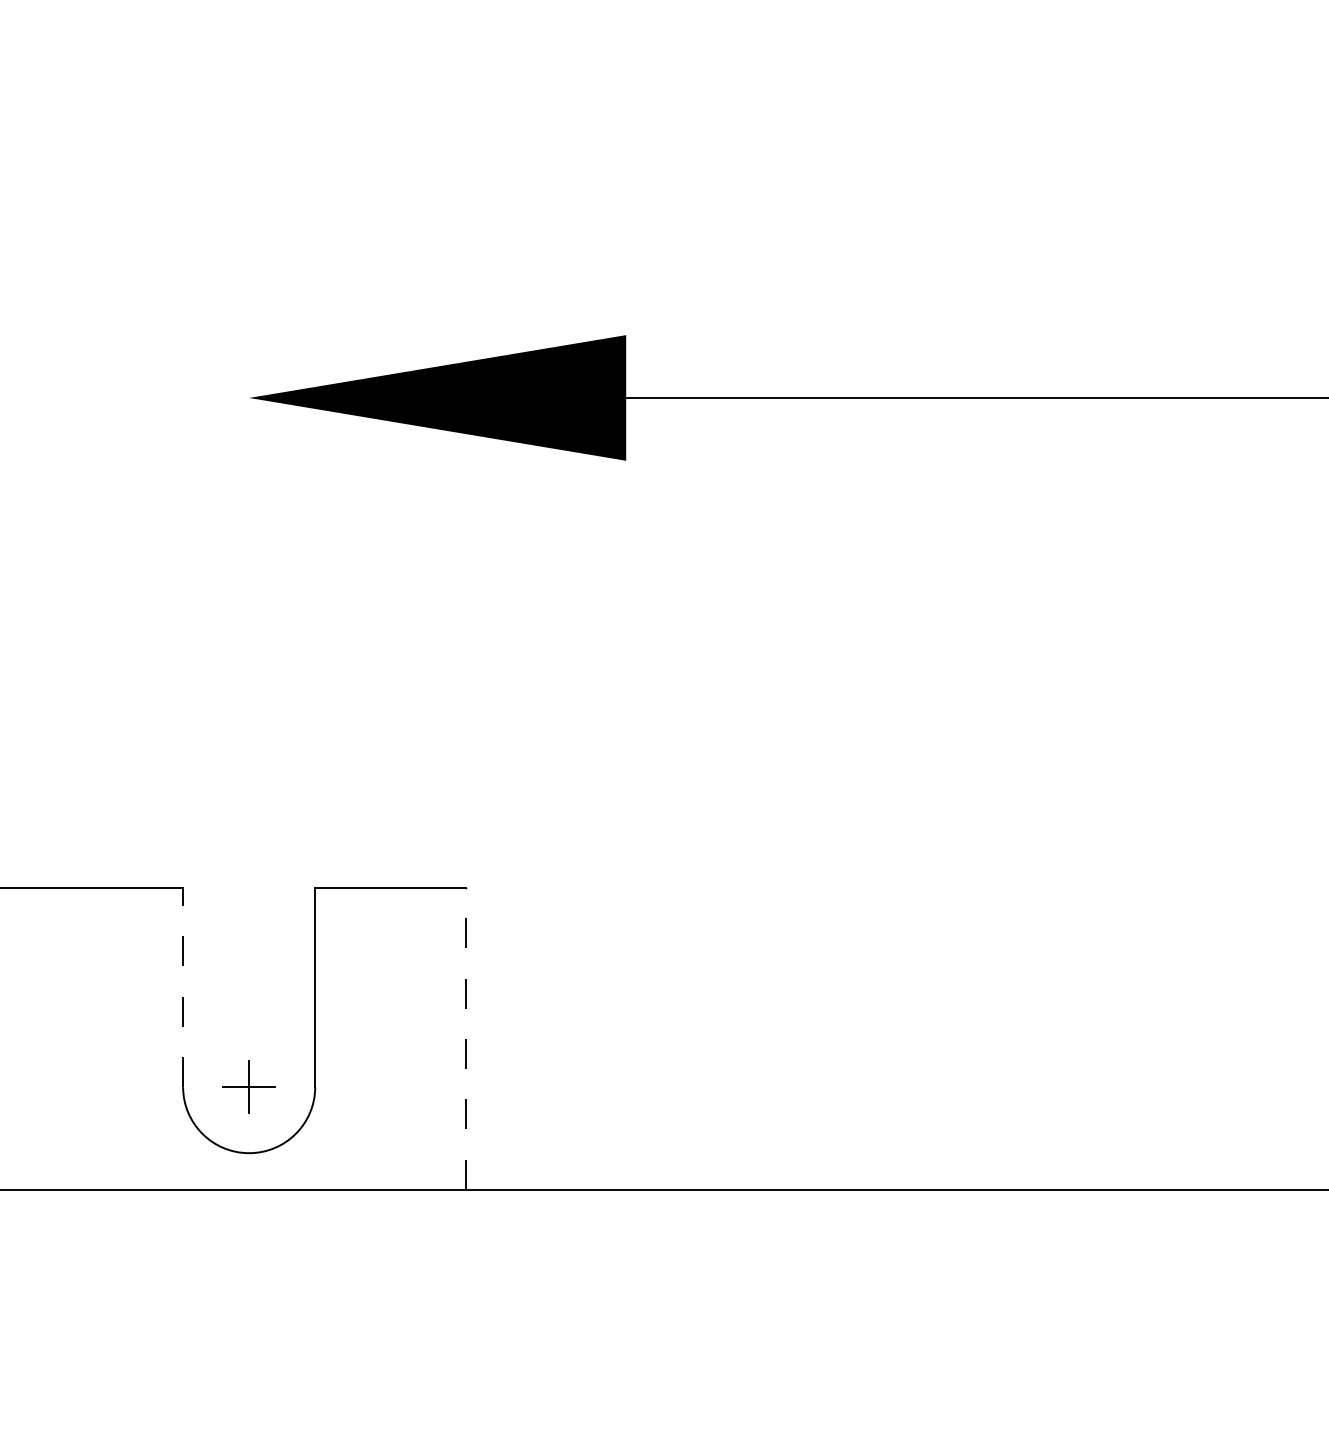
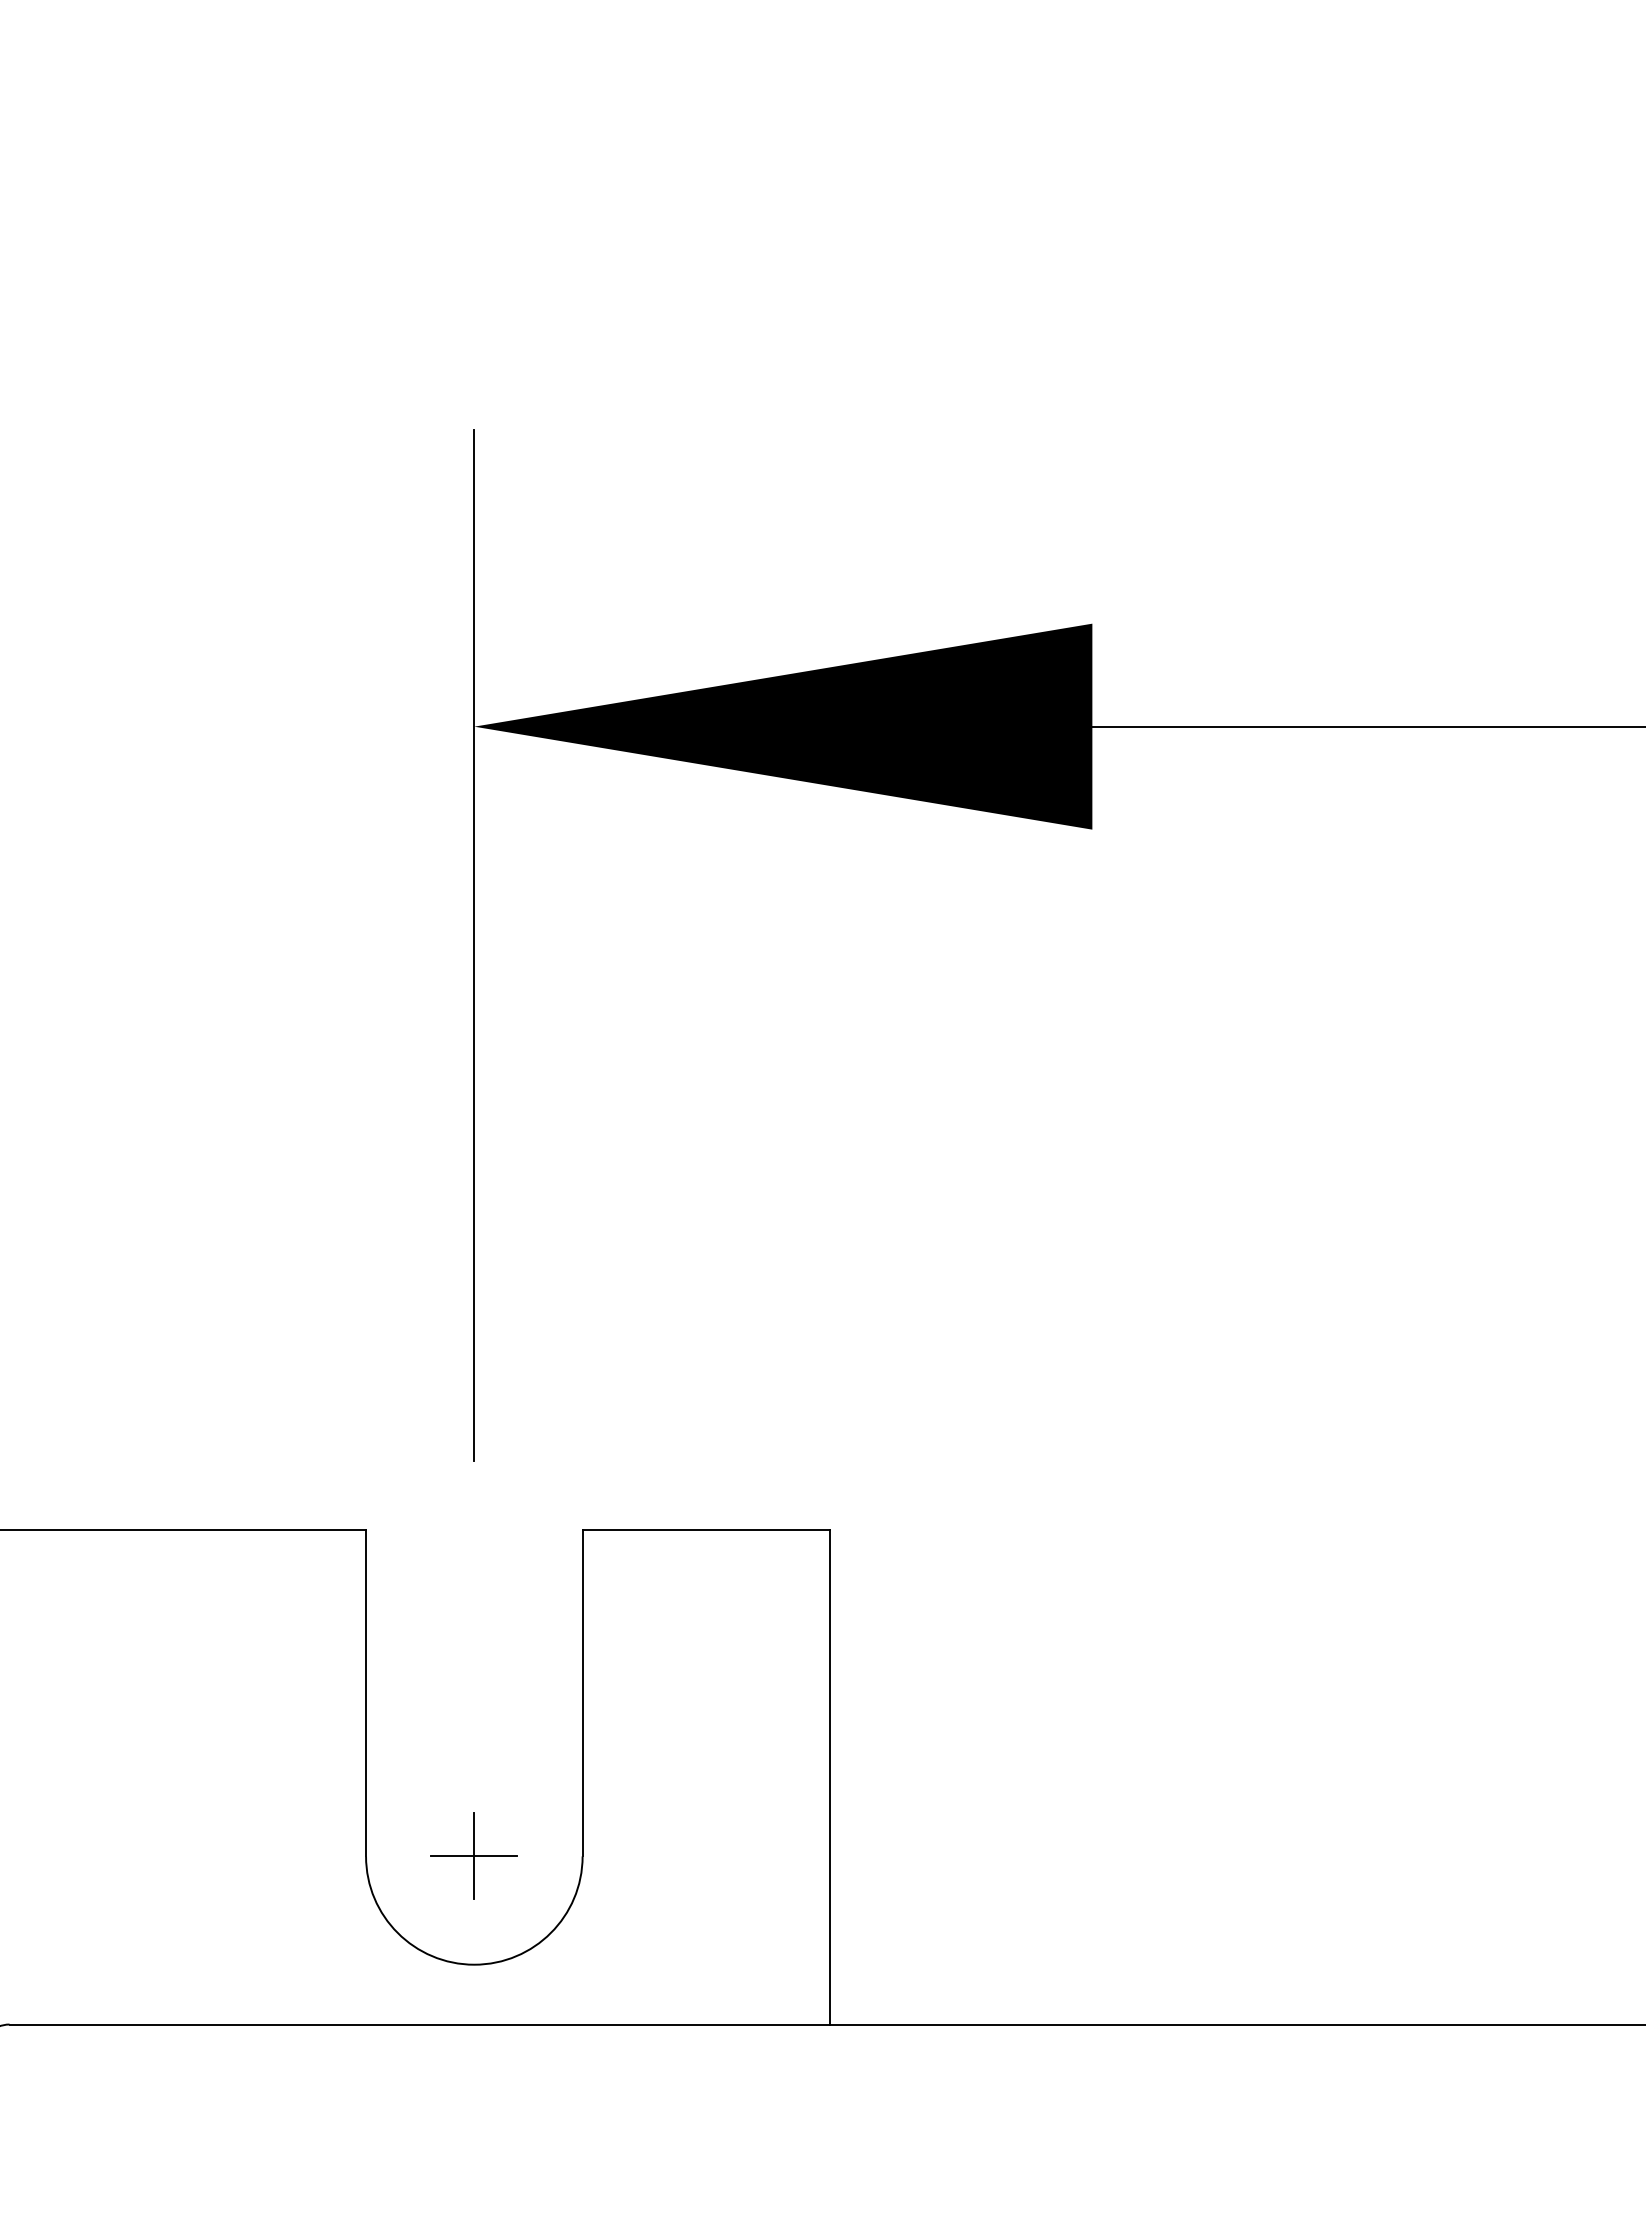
line: (249, 531) -> (474, 945), added
line: (183, 987) -> (366, 1693), dashed -> solid
line: (466, 1038) -> (830, 1776), dashed -> solid

